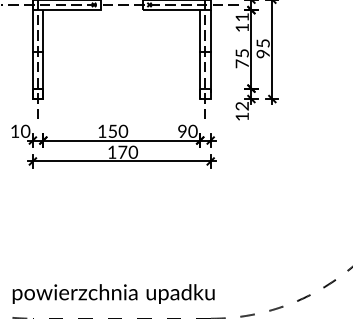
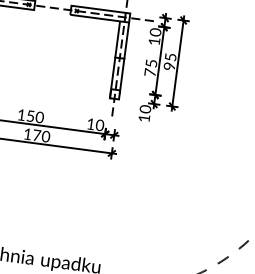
text: (241, 16) -> (155, 31), 11 -> 10
text: (242, 105) -> (145, 108), 12 -> 10
text: (182, 130) -> (91, 123), 90 -> 10

